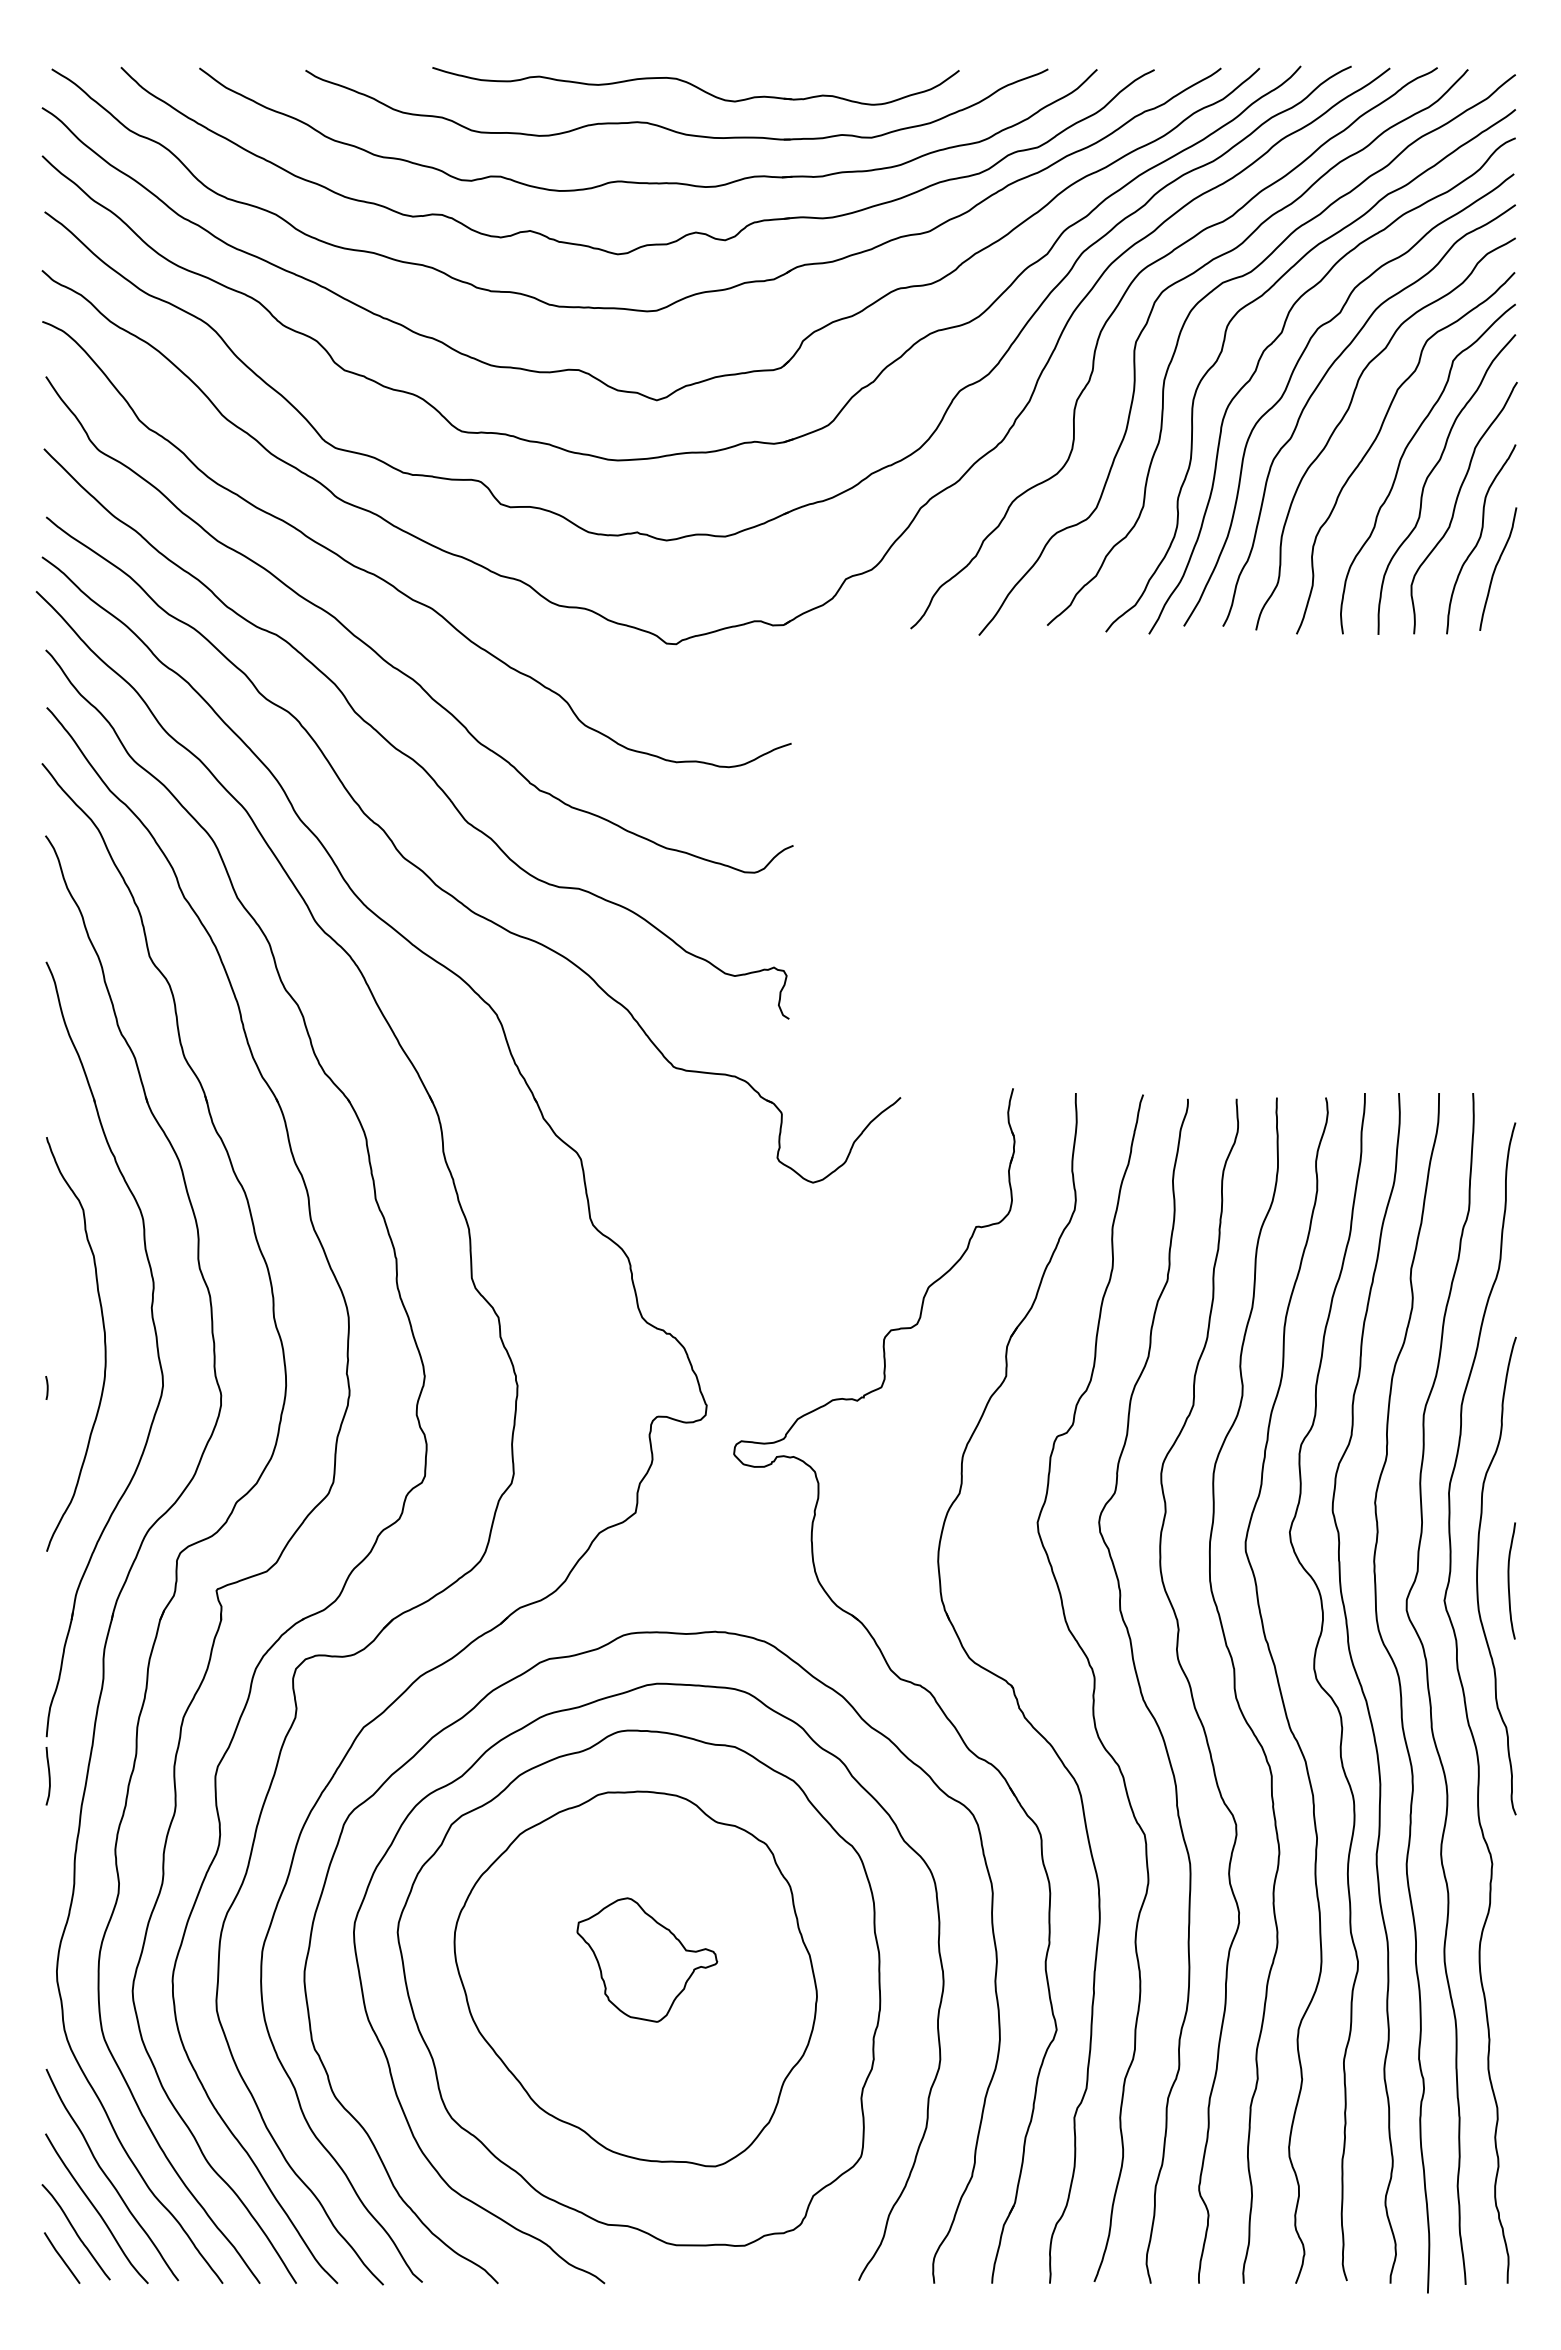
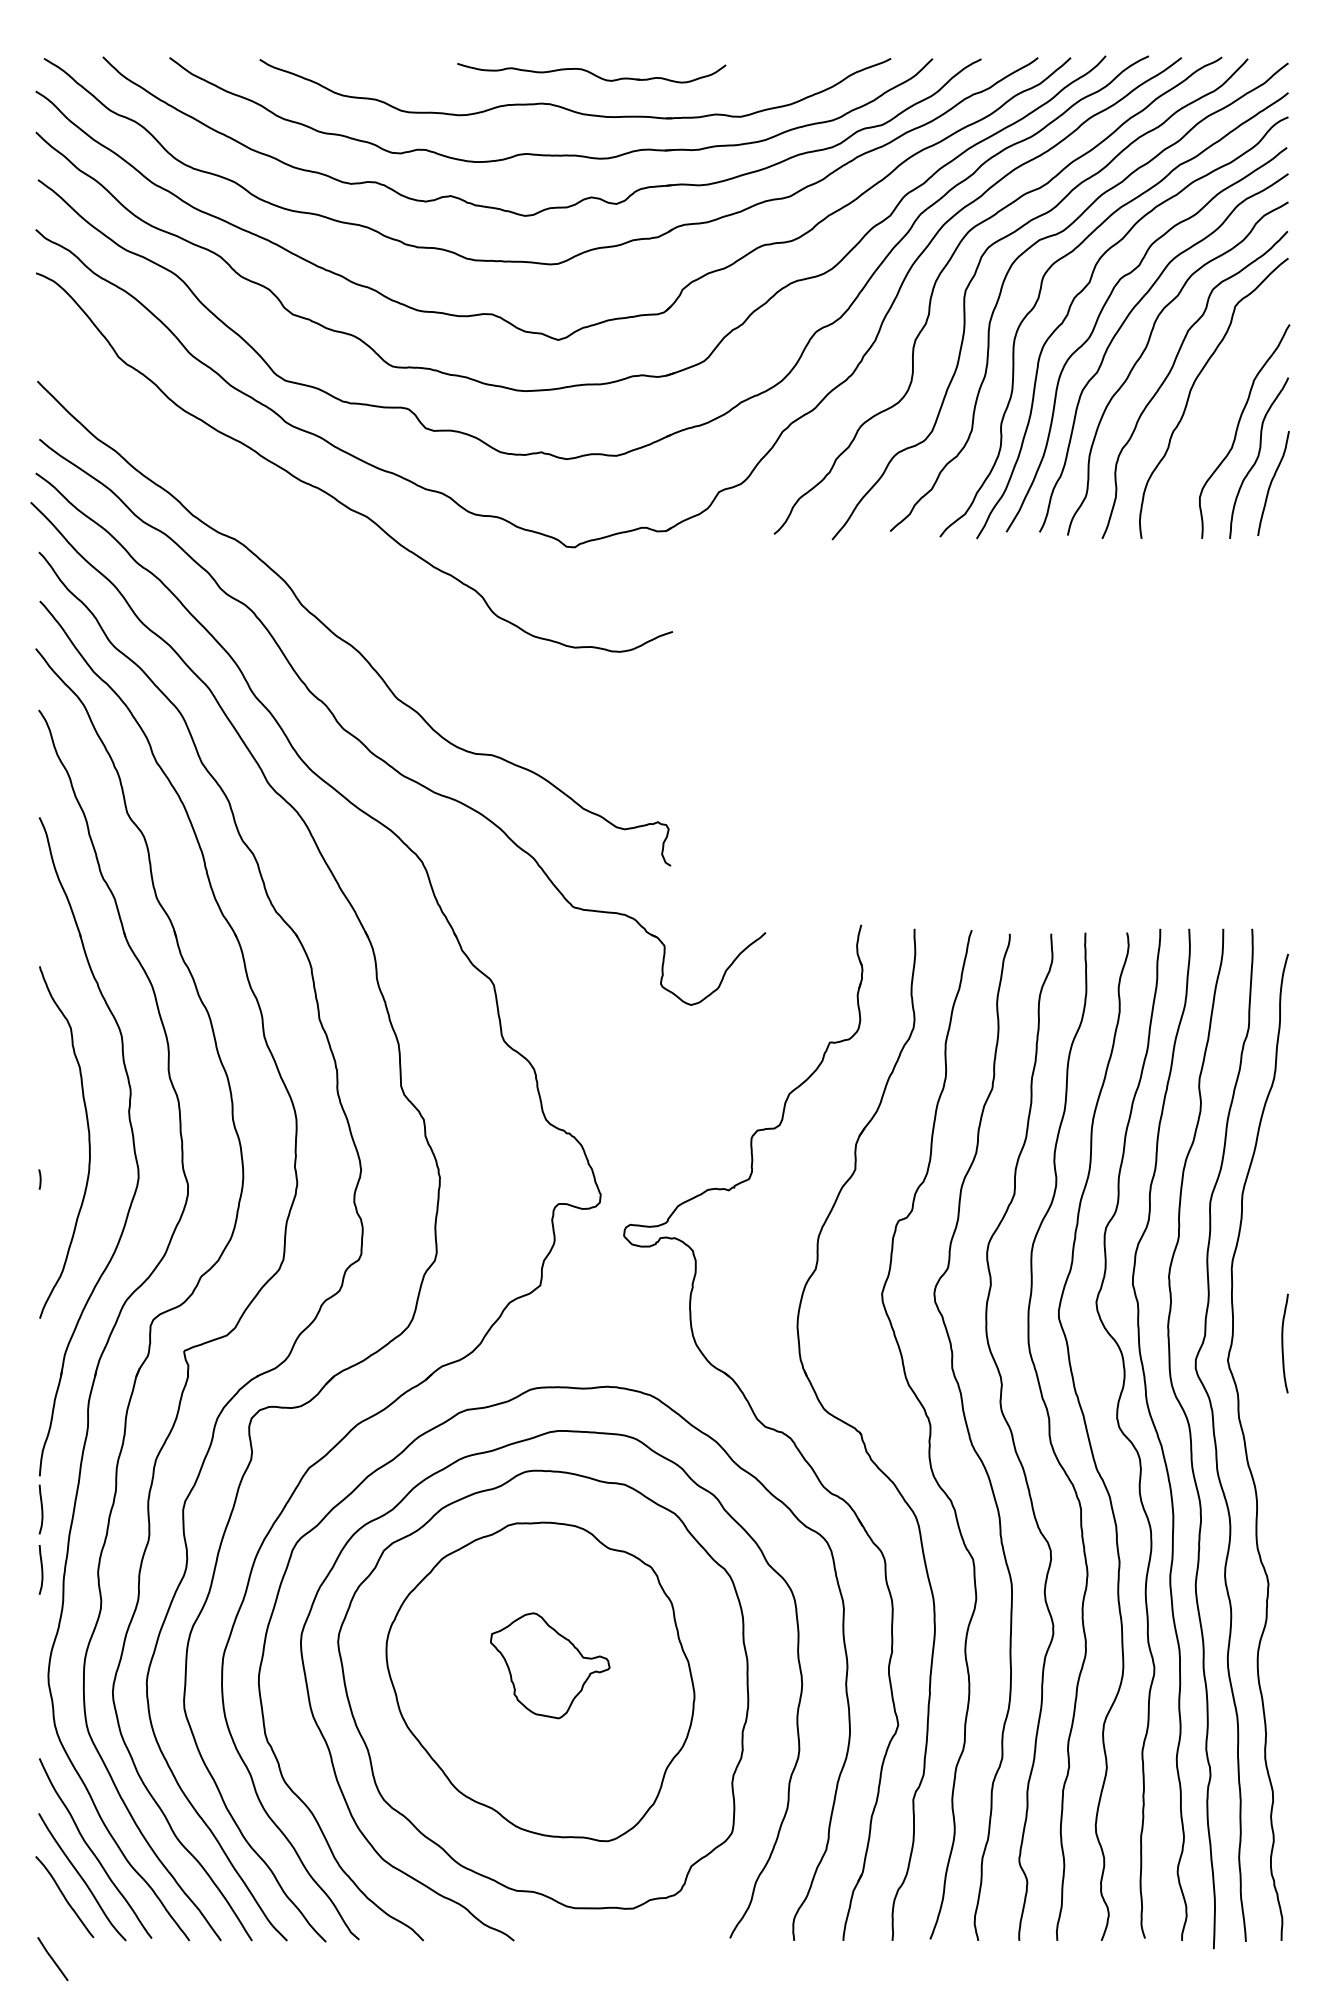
part: (695, 86) -> (591, 73), size x0.6
curve: (1432, 472) -> (1217, 401), removed
curve: (390, 663) -> (332, 563), removed
curve: (1478, 1569) -> (1256, 1333), removed
curve: (48, 1847) -> (41, 1570), added
line: (62, 2257) -> (53, 1958), moved

